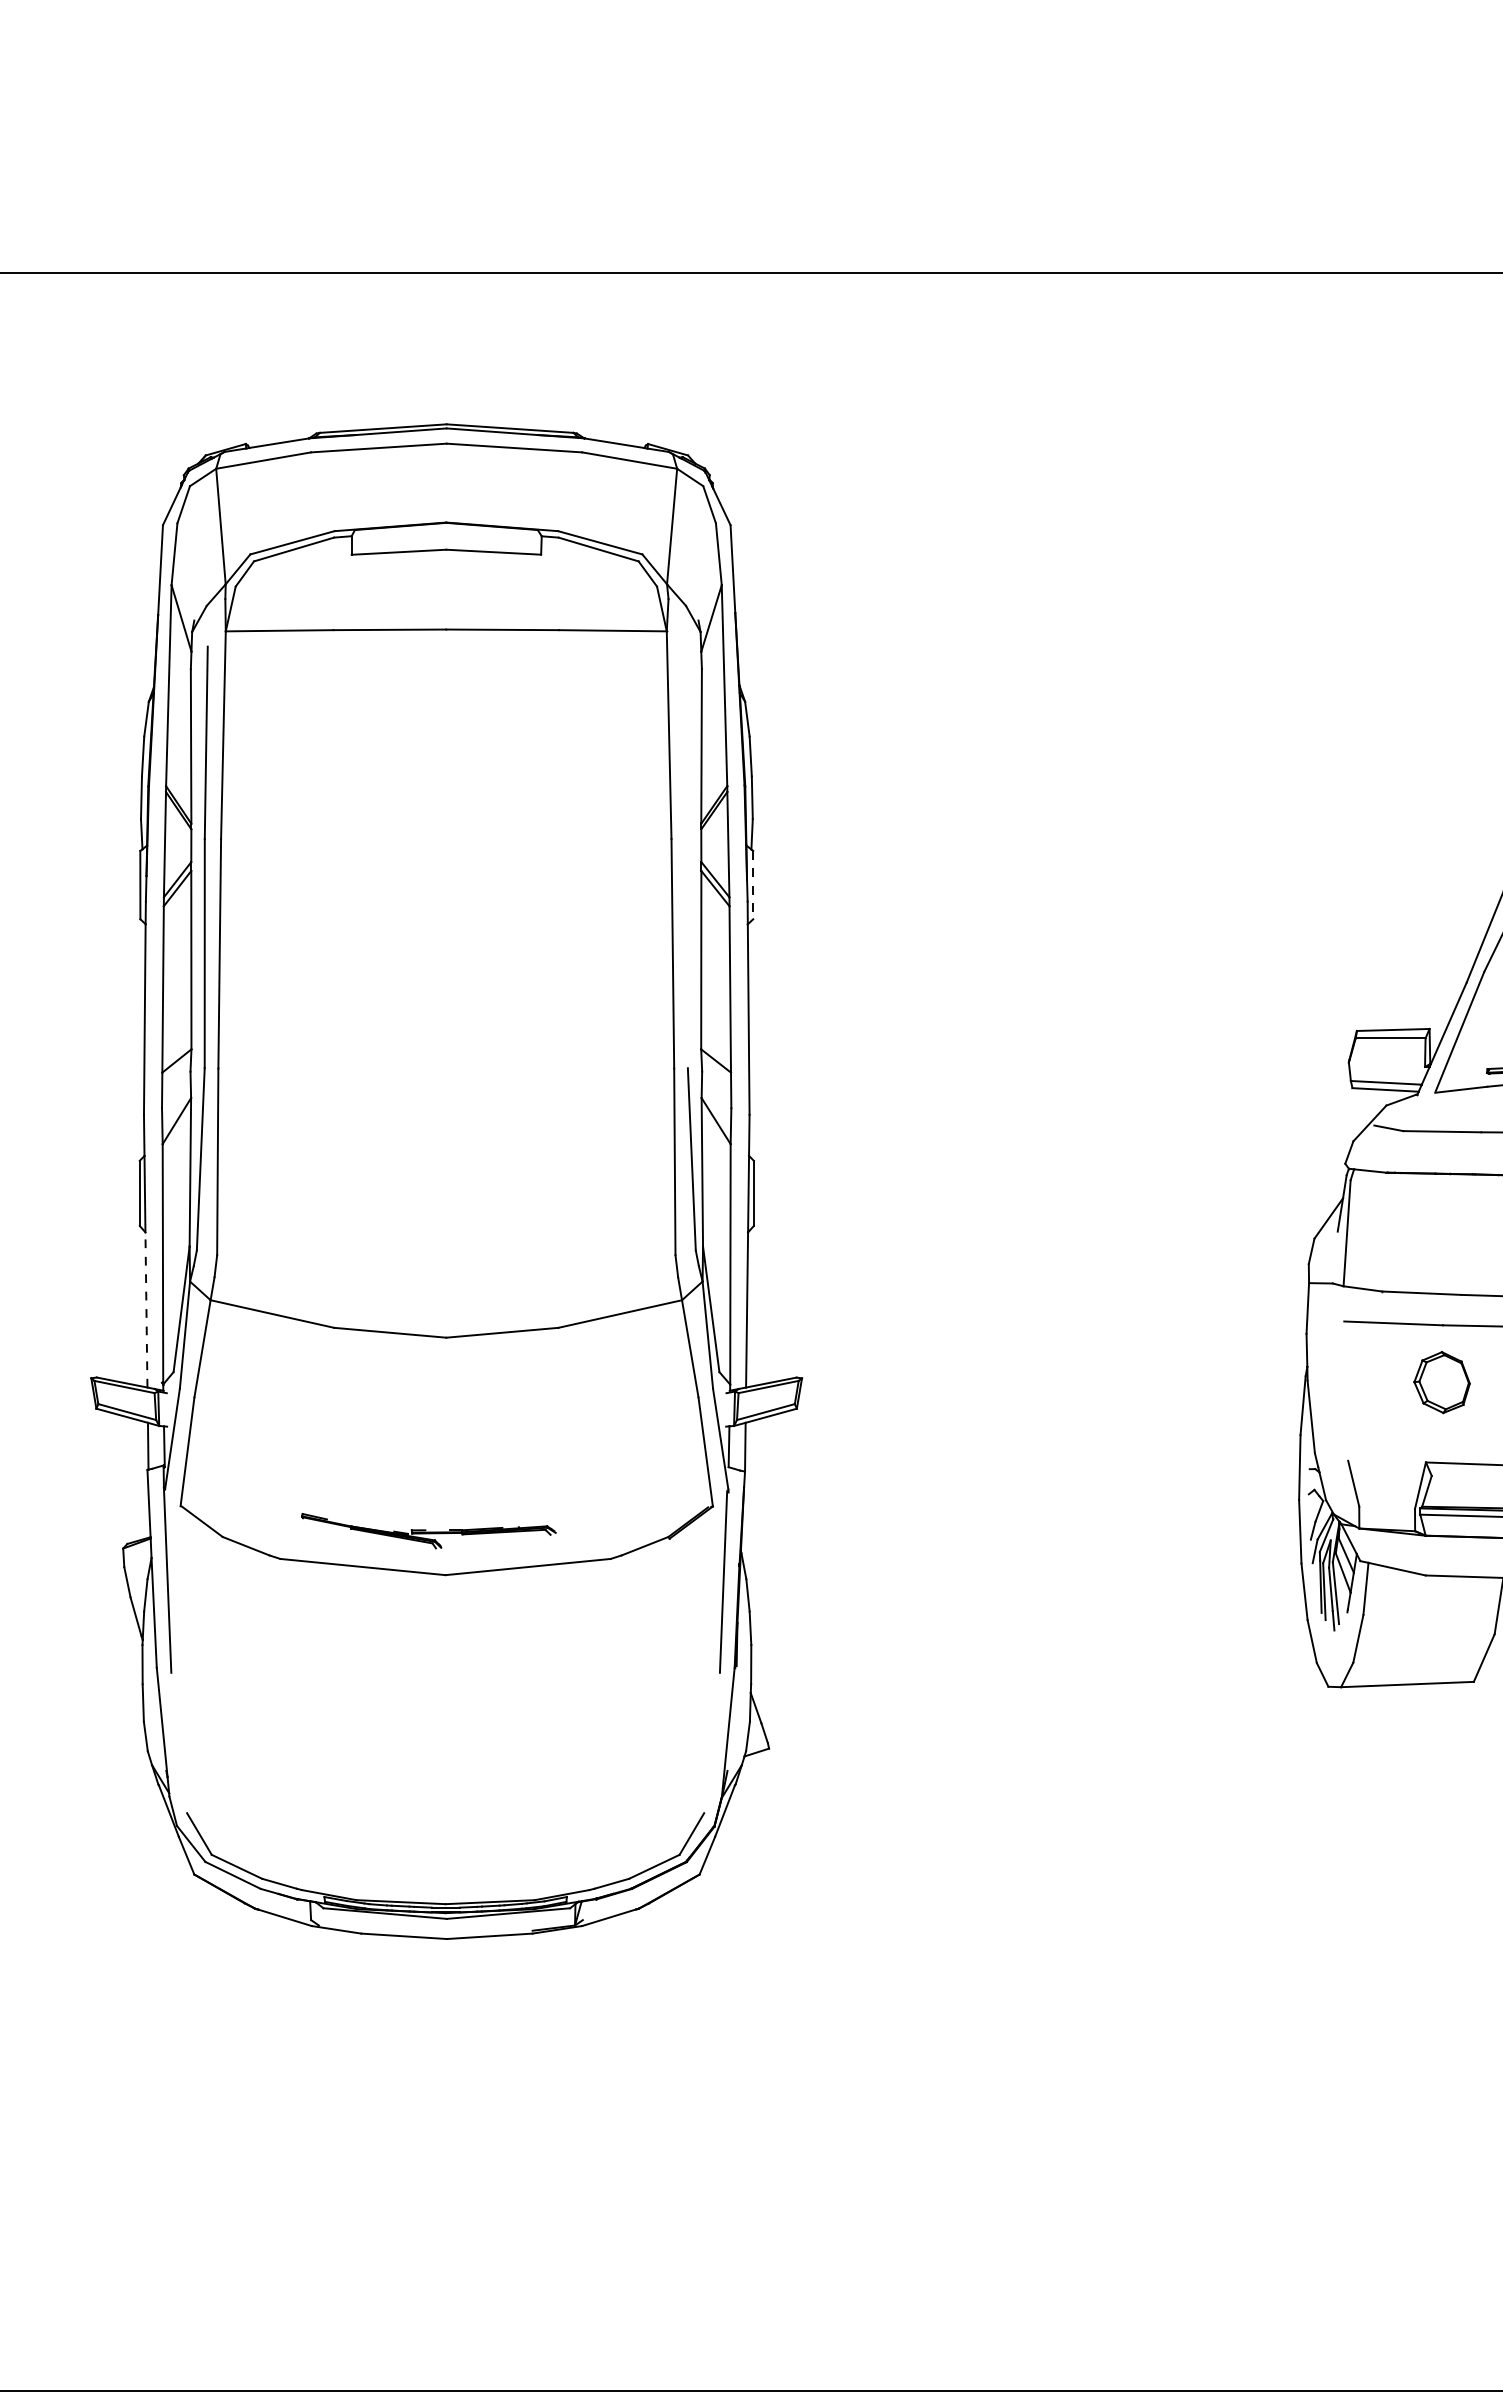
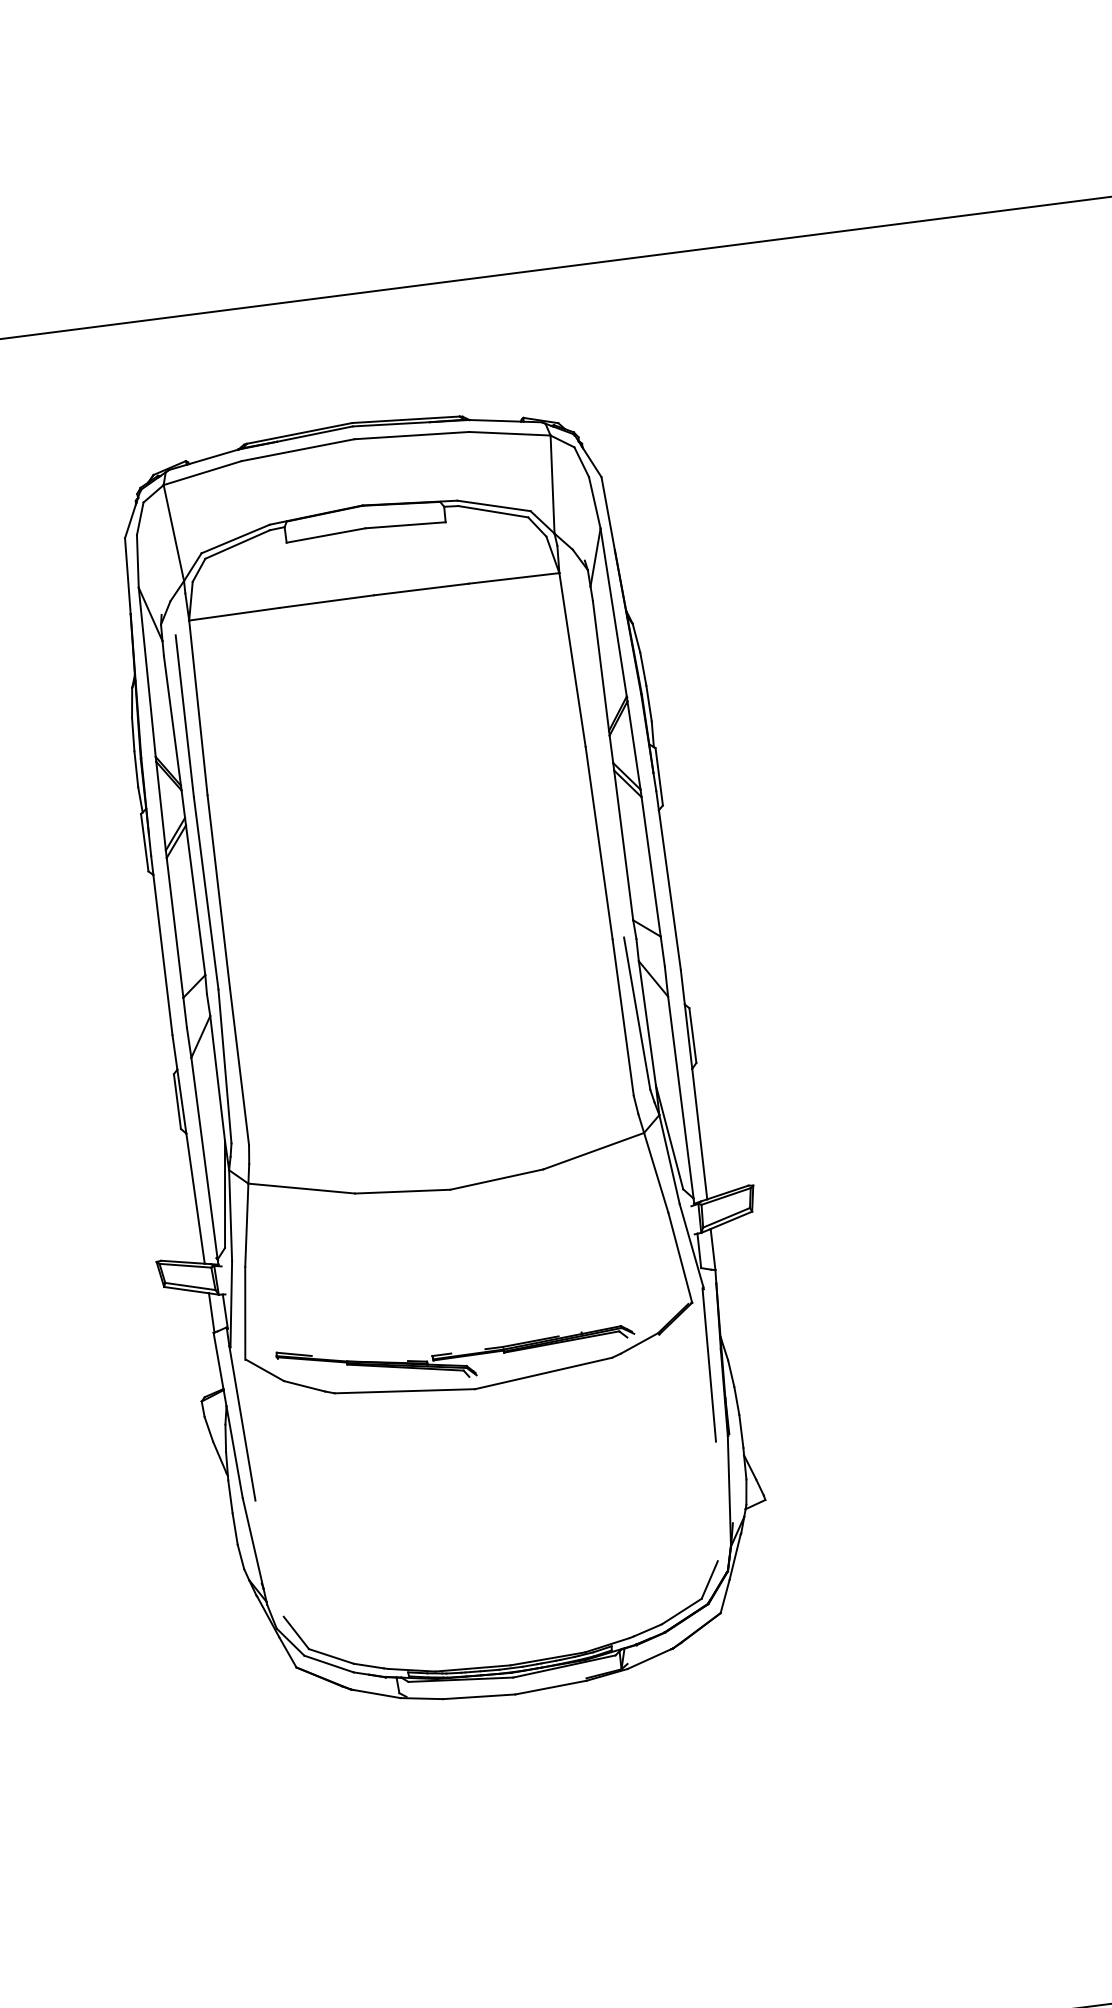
line: (753, 885) -> (659, 777), dashed -> solid
line: (146, 1309) -> (195, 1198), dashed -> solid
part: (428, 1530) -> (456, 1353), size x1.67

